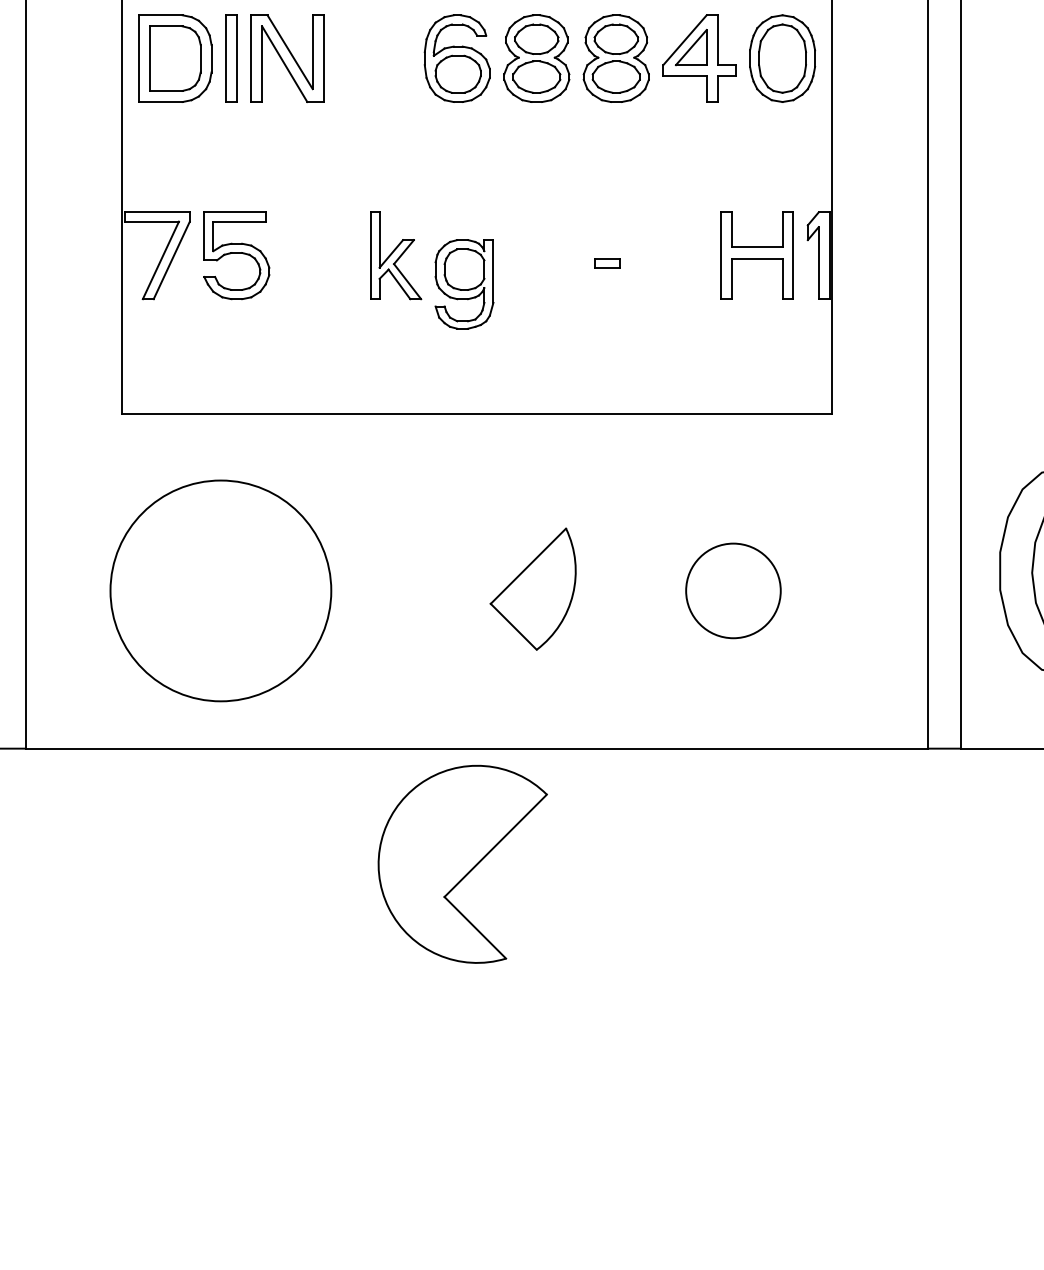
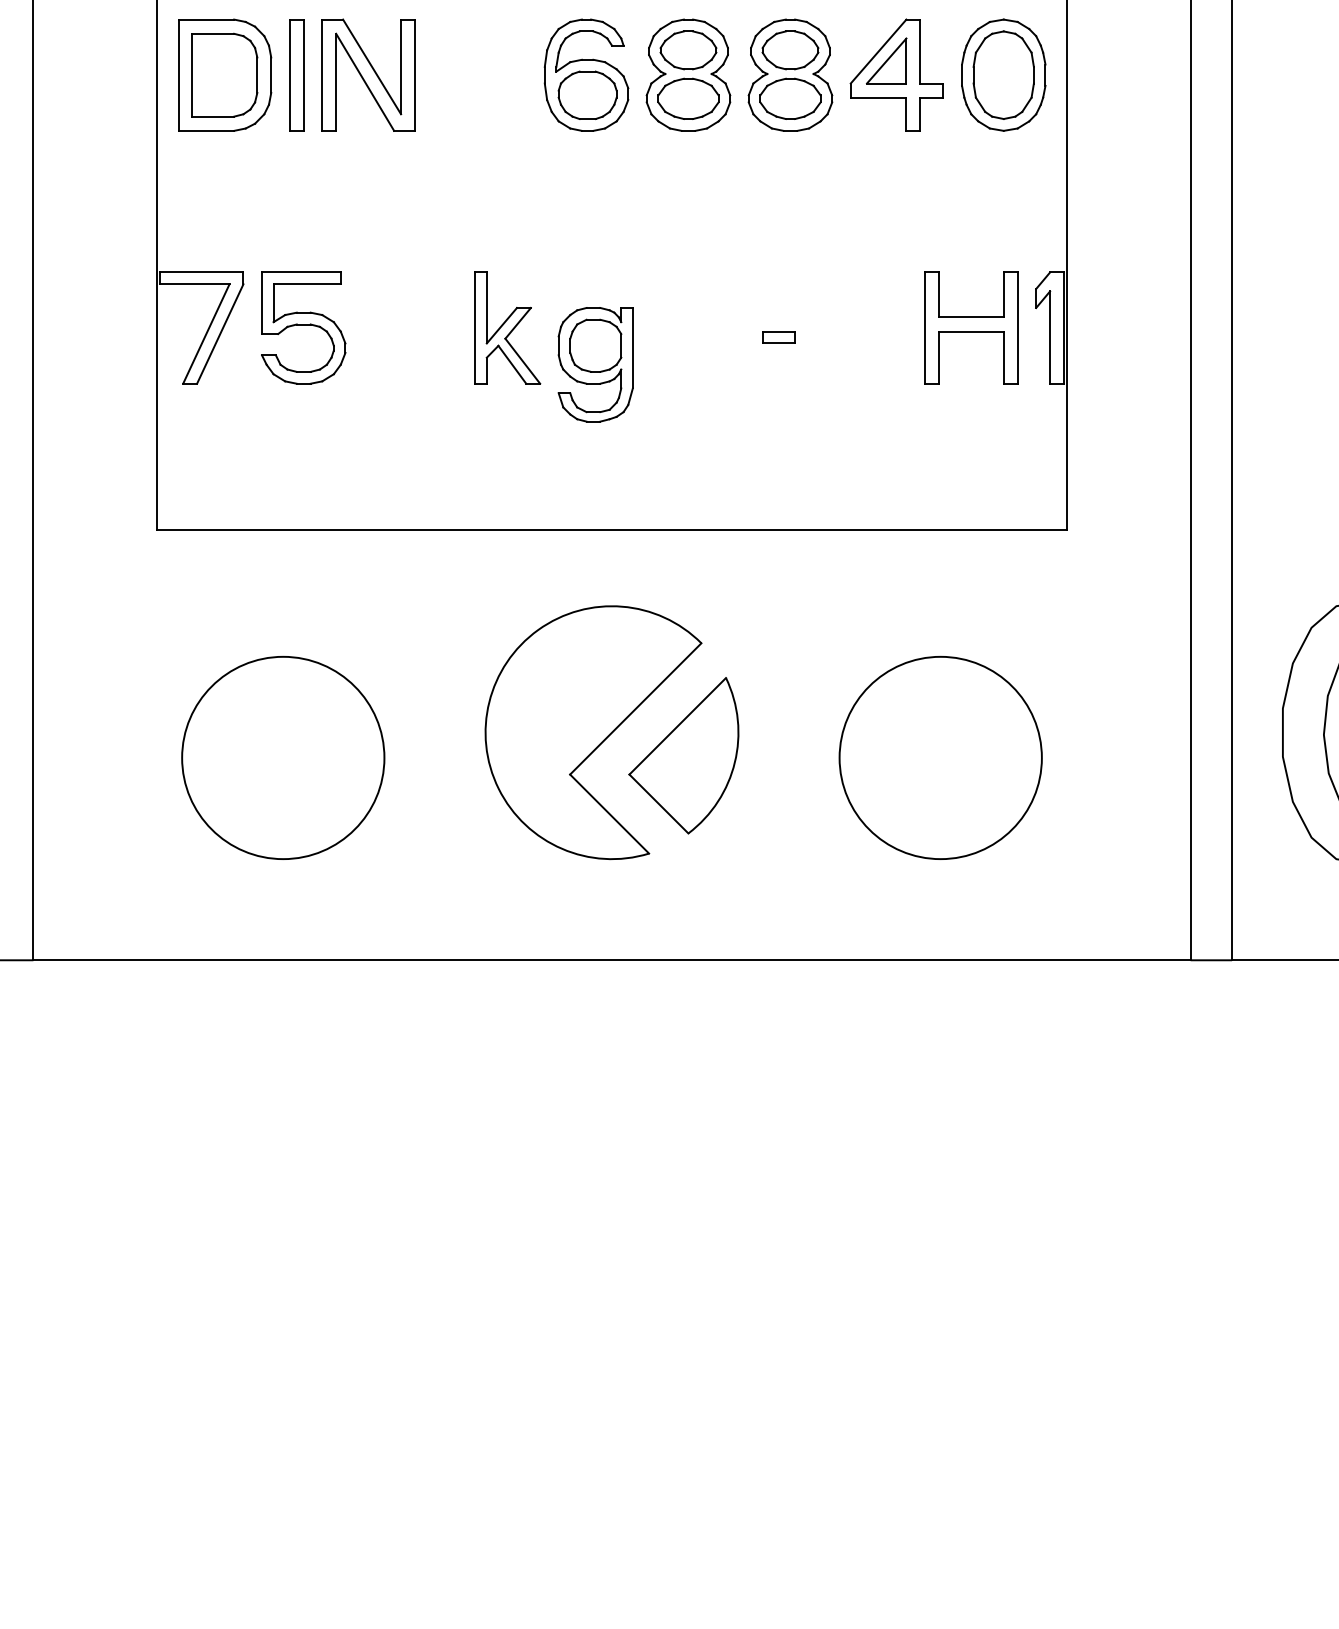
circle: (221, 590) -> (283, 757), size x0.71
circle: (733, 590) -> (940, 757), size x1.67
part: (462, 864) -> (593, 732), moved

